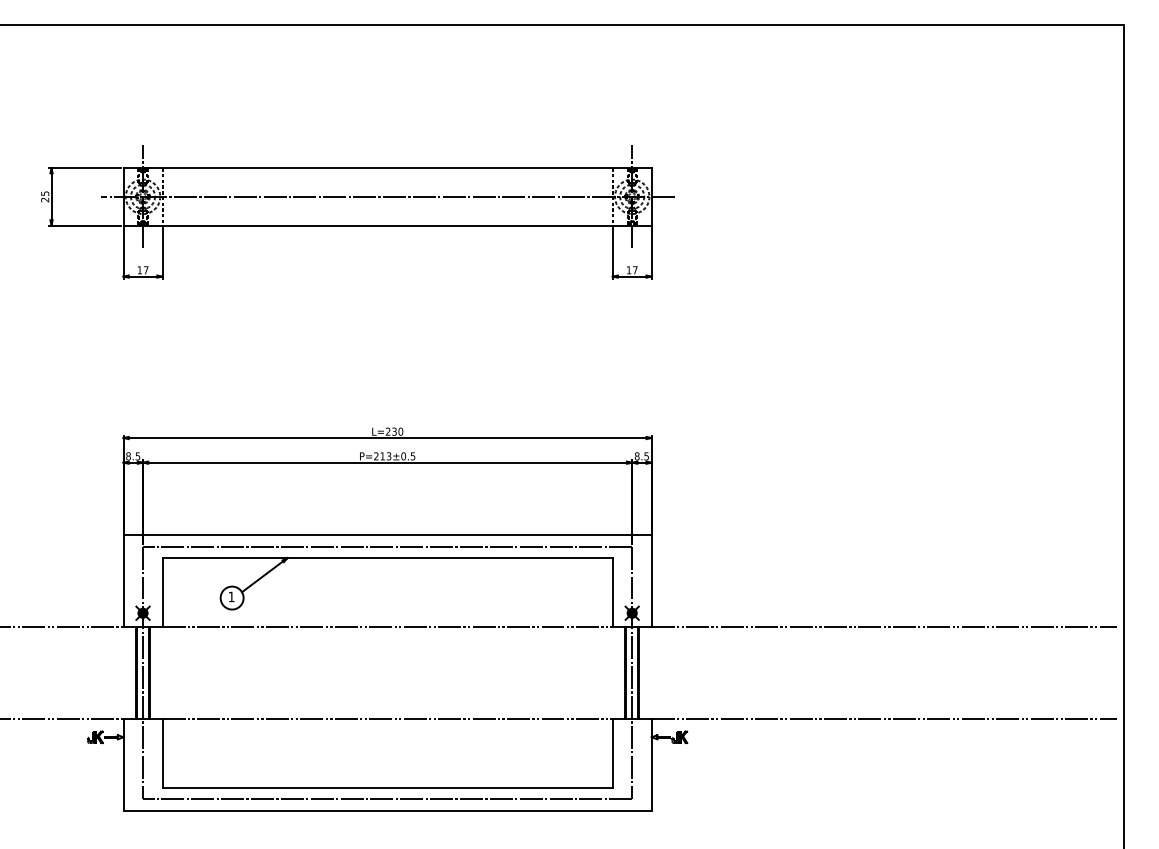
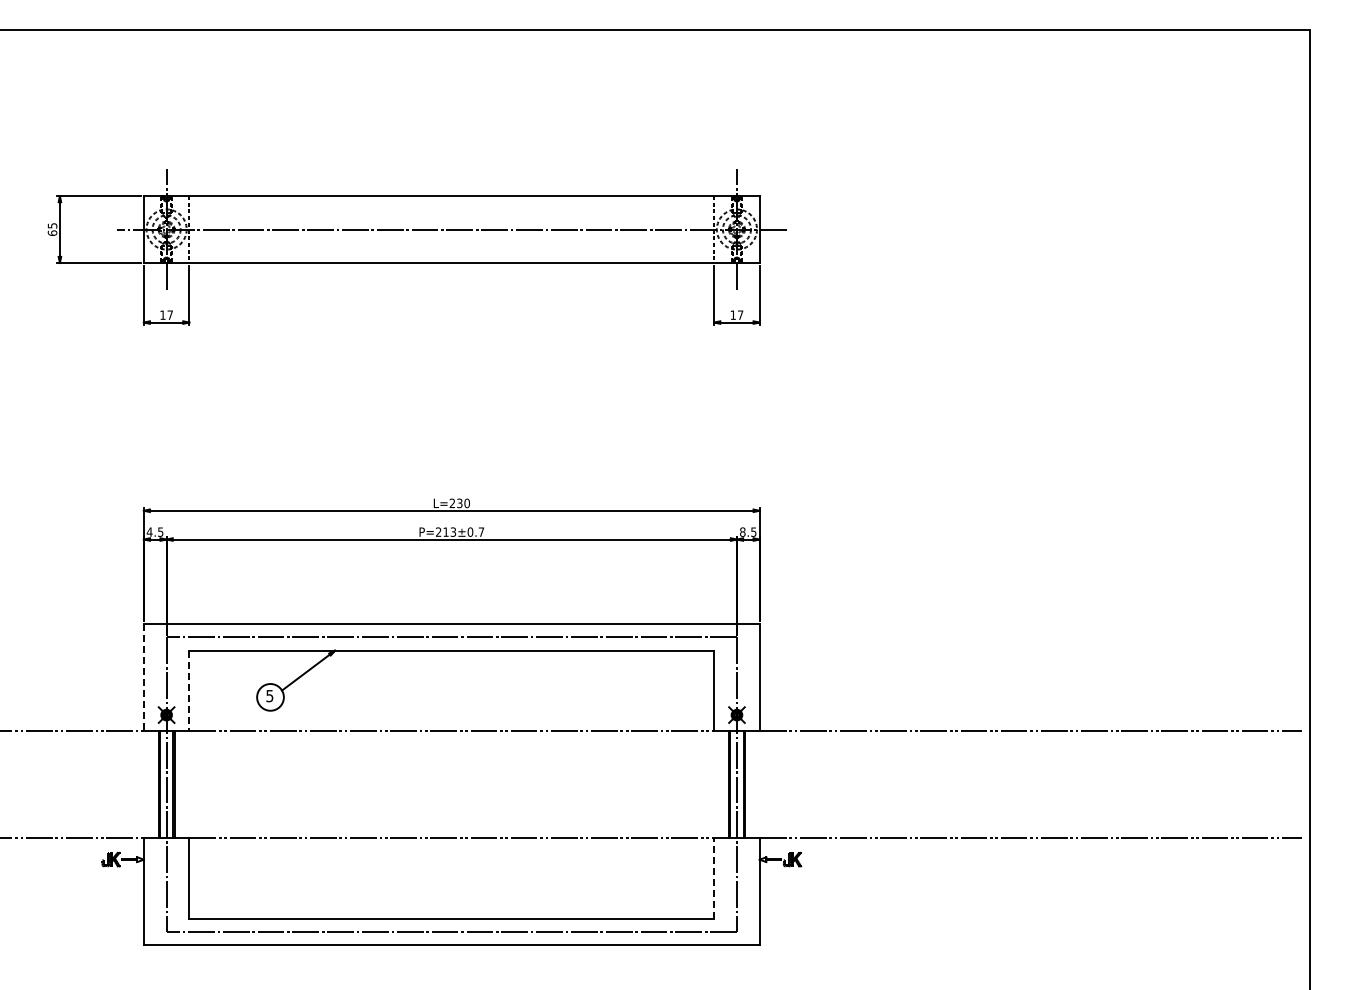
text: (45, 199) -> (52, 232), 25 -> 65
text: (128, 455) -> (149, 531), 8.5 -> 4.5
text: (413, 455) -> (481, 531), P=213±0.5 -> P=213±0.7
line: (123, 581) -> (143, 677), solid -> dashed
line: (162, 593) -> (189, 691), solid -> dashed
text: (231, 597) -> (269, 696), 1 -> 5
line: (612, 752) -> (714, 877), solid -> dashed

